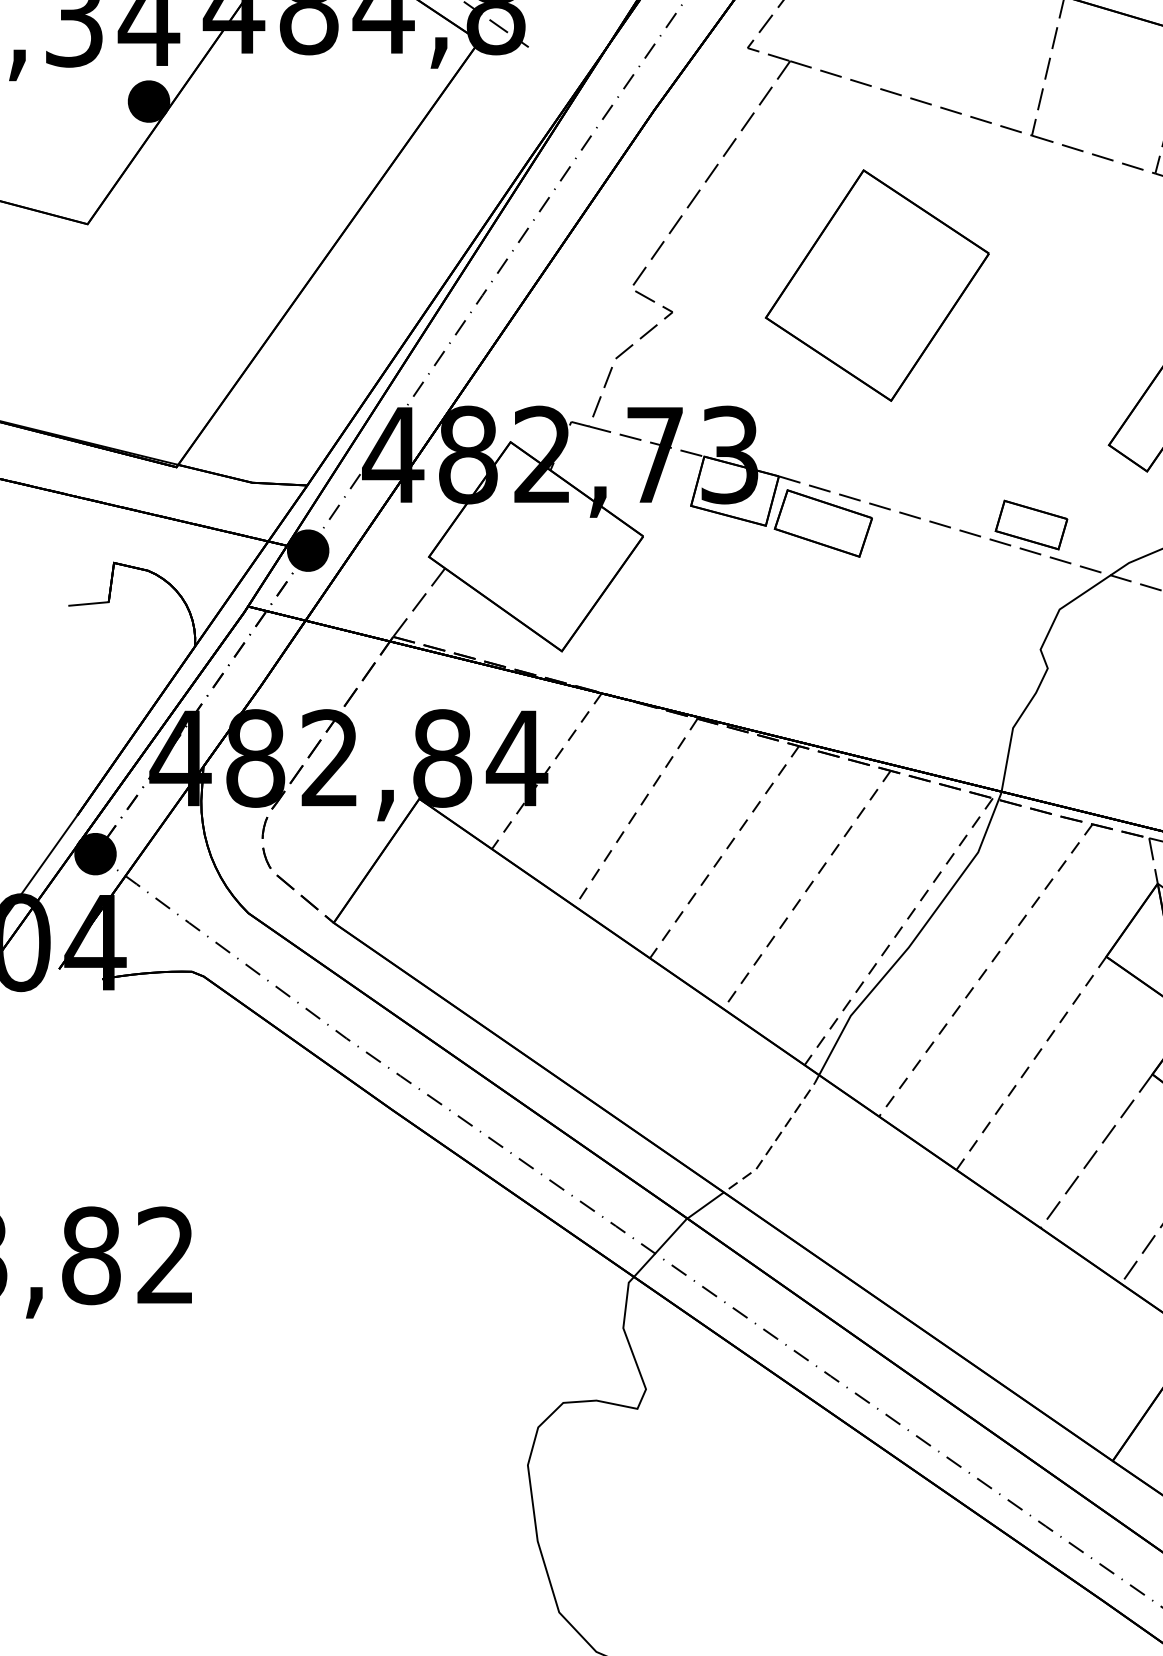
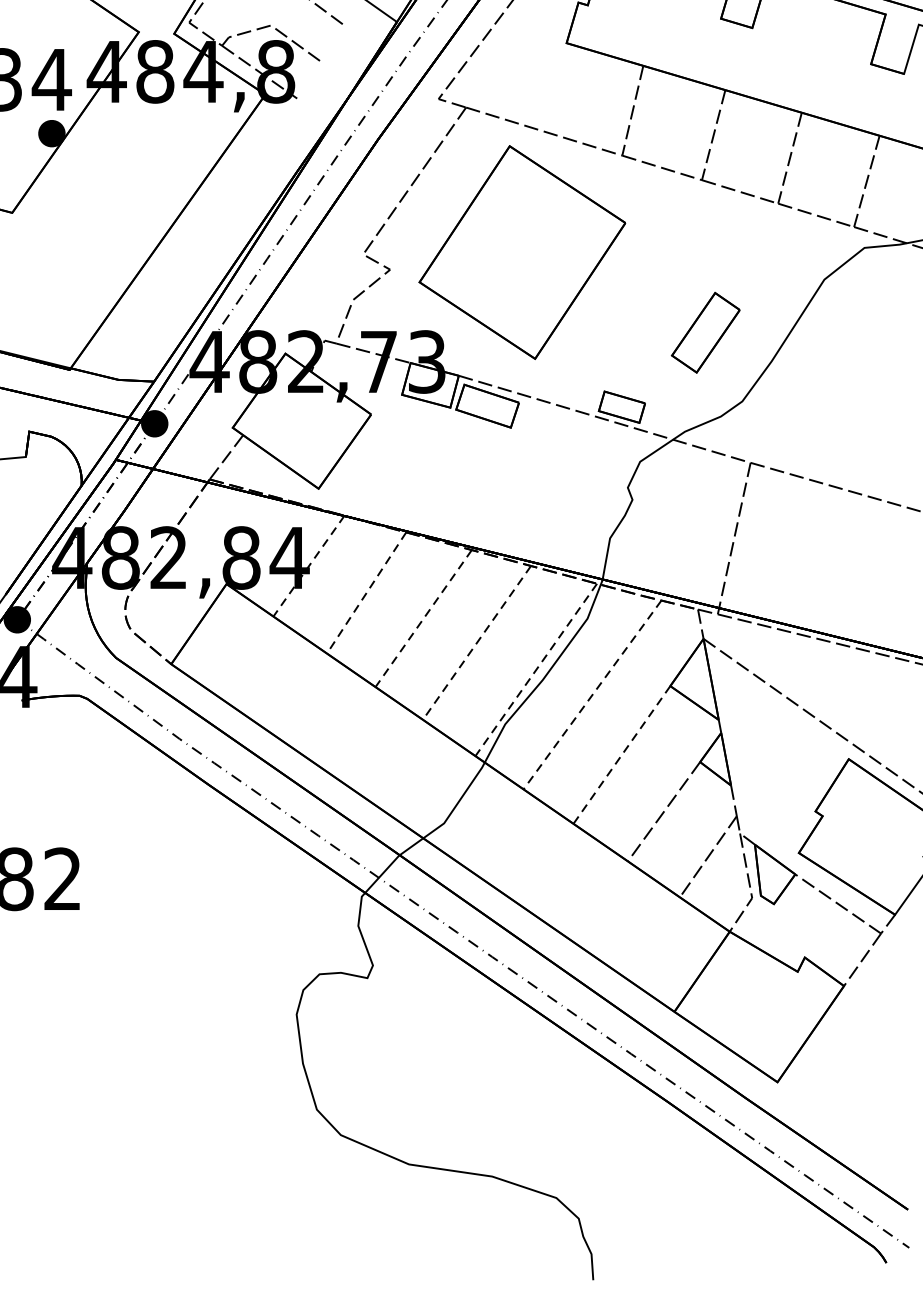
part: (877, 285) -> (522, 252), size x1.43
line: (776, 1138) -> (457, 803), dashed -> solid

